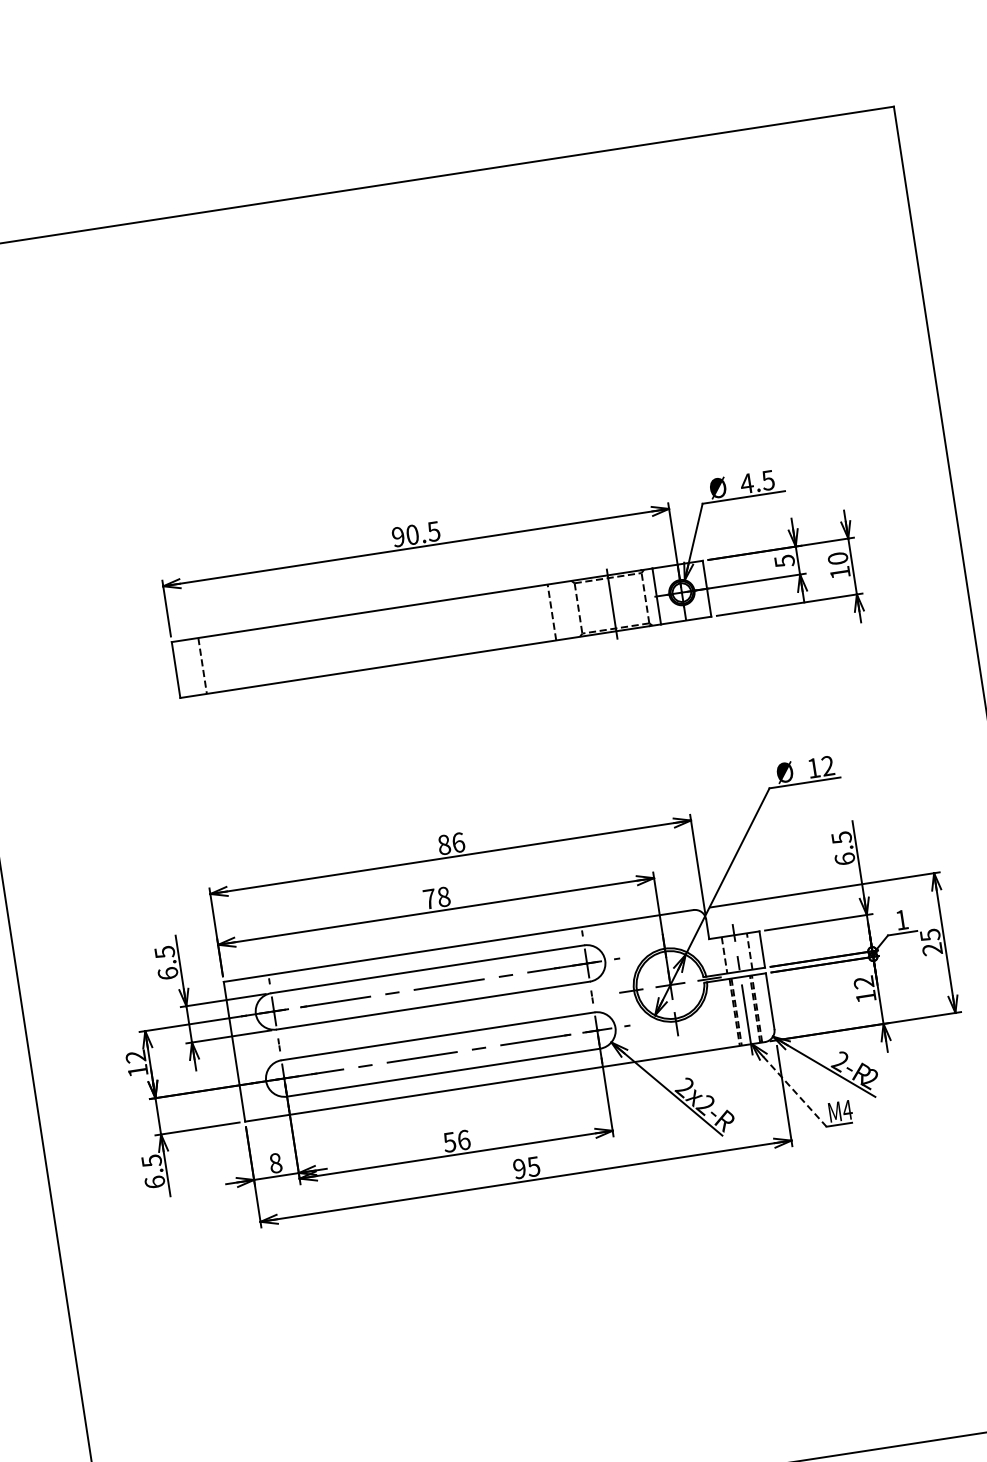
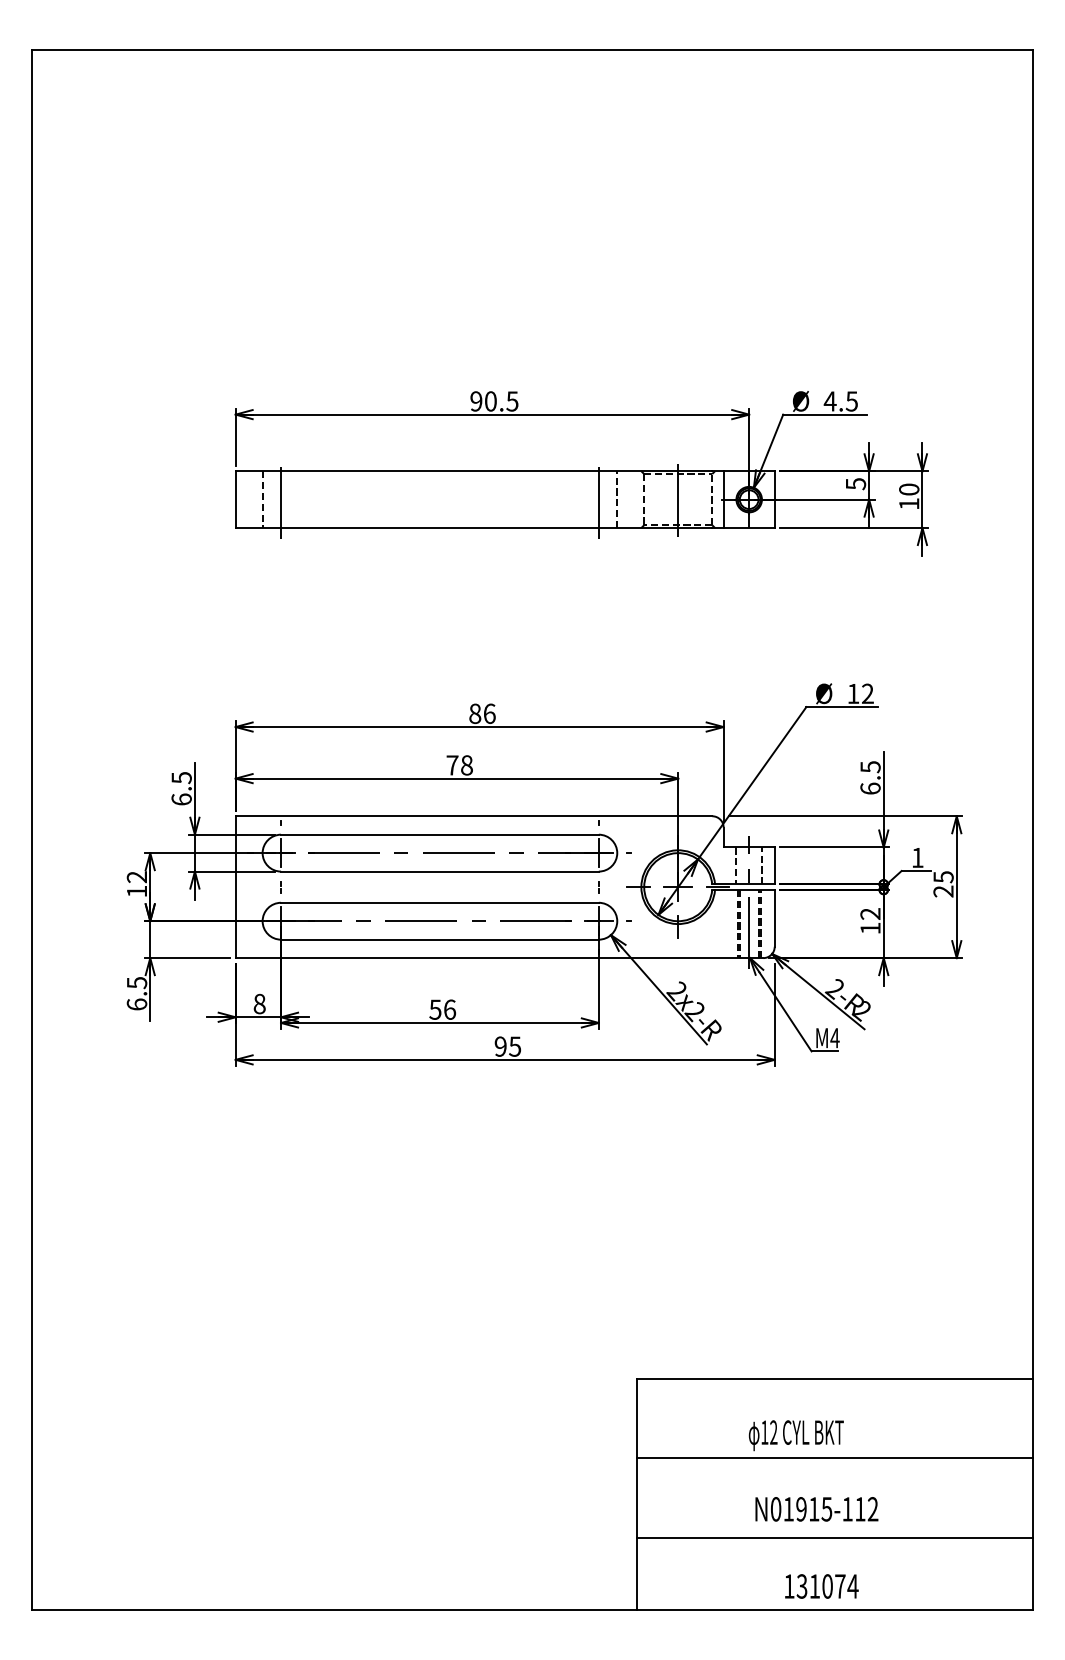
line: (533, 615) -> (598, 499), added
line: (221, 662) -> (281, 499), added
line: (794, 1092) -> (785, 1012), dashed -> solid

